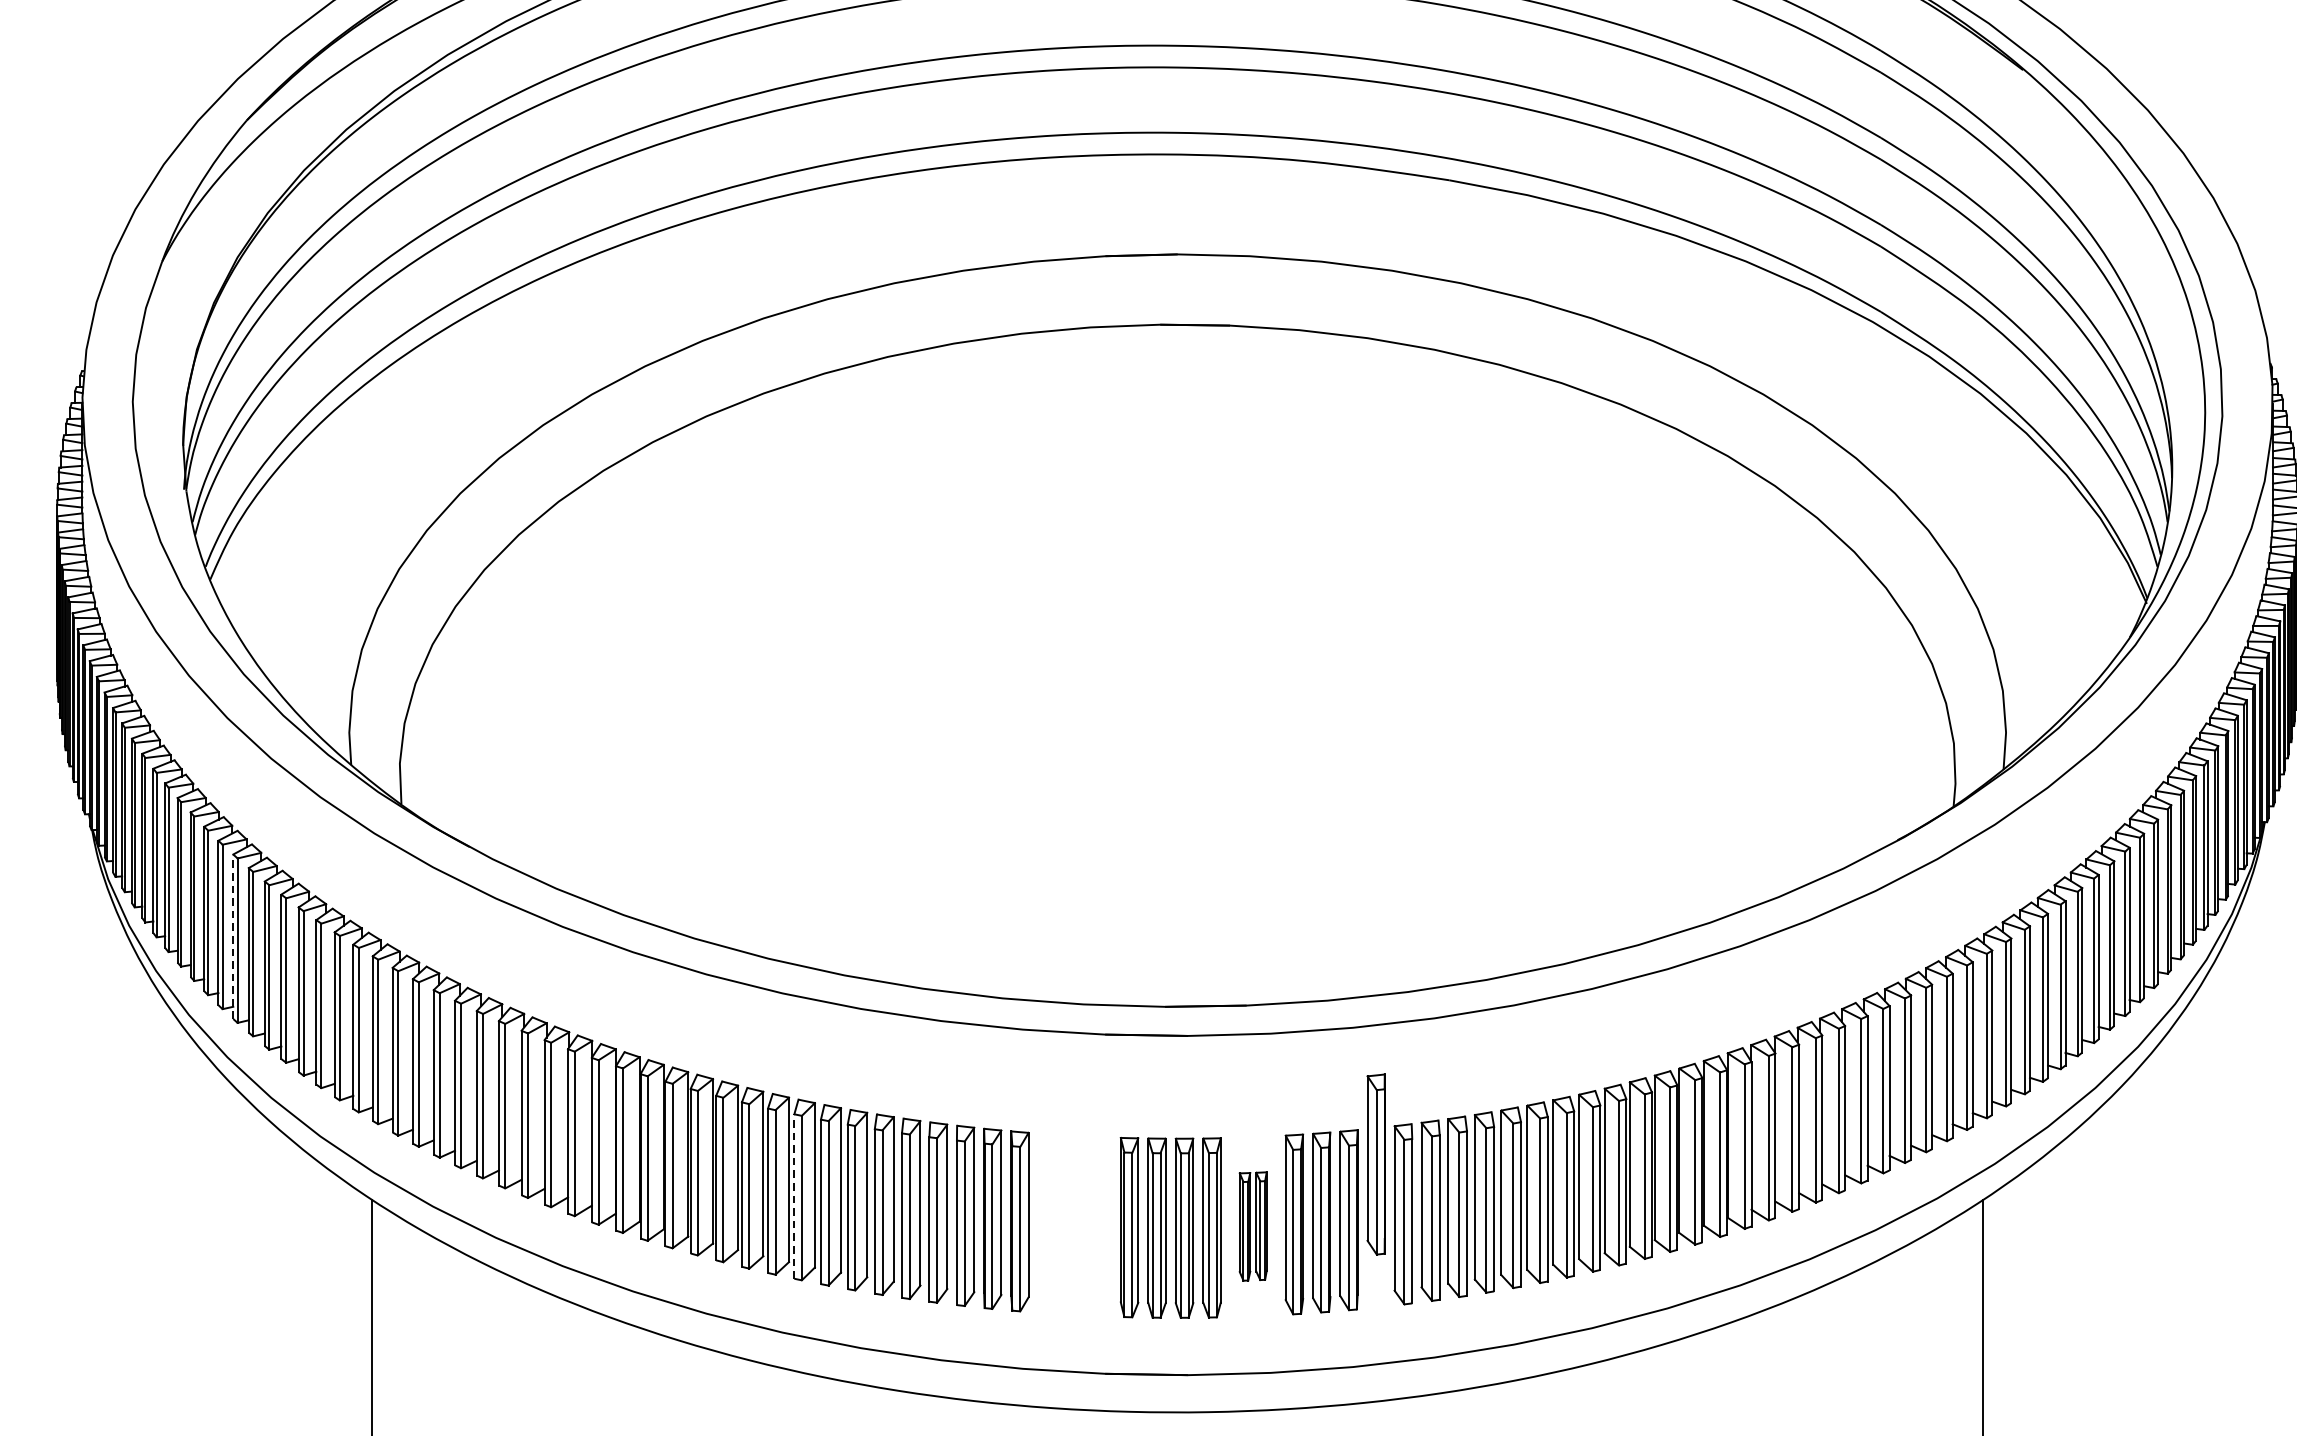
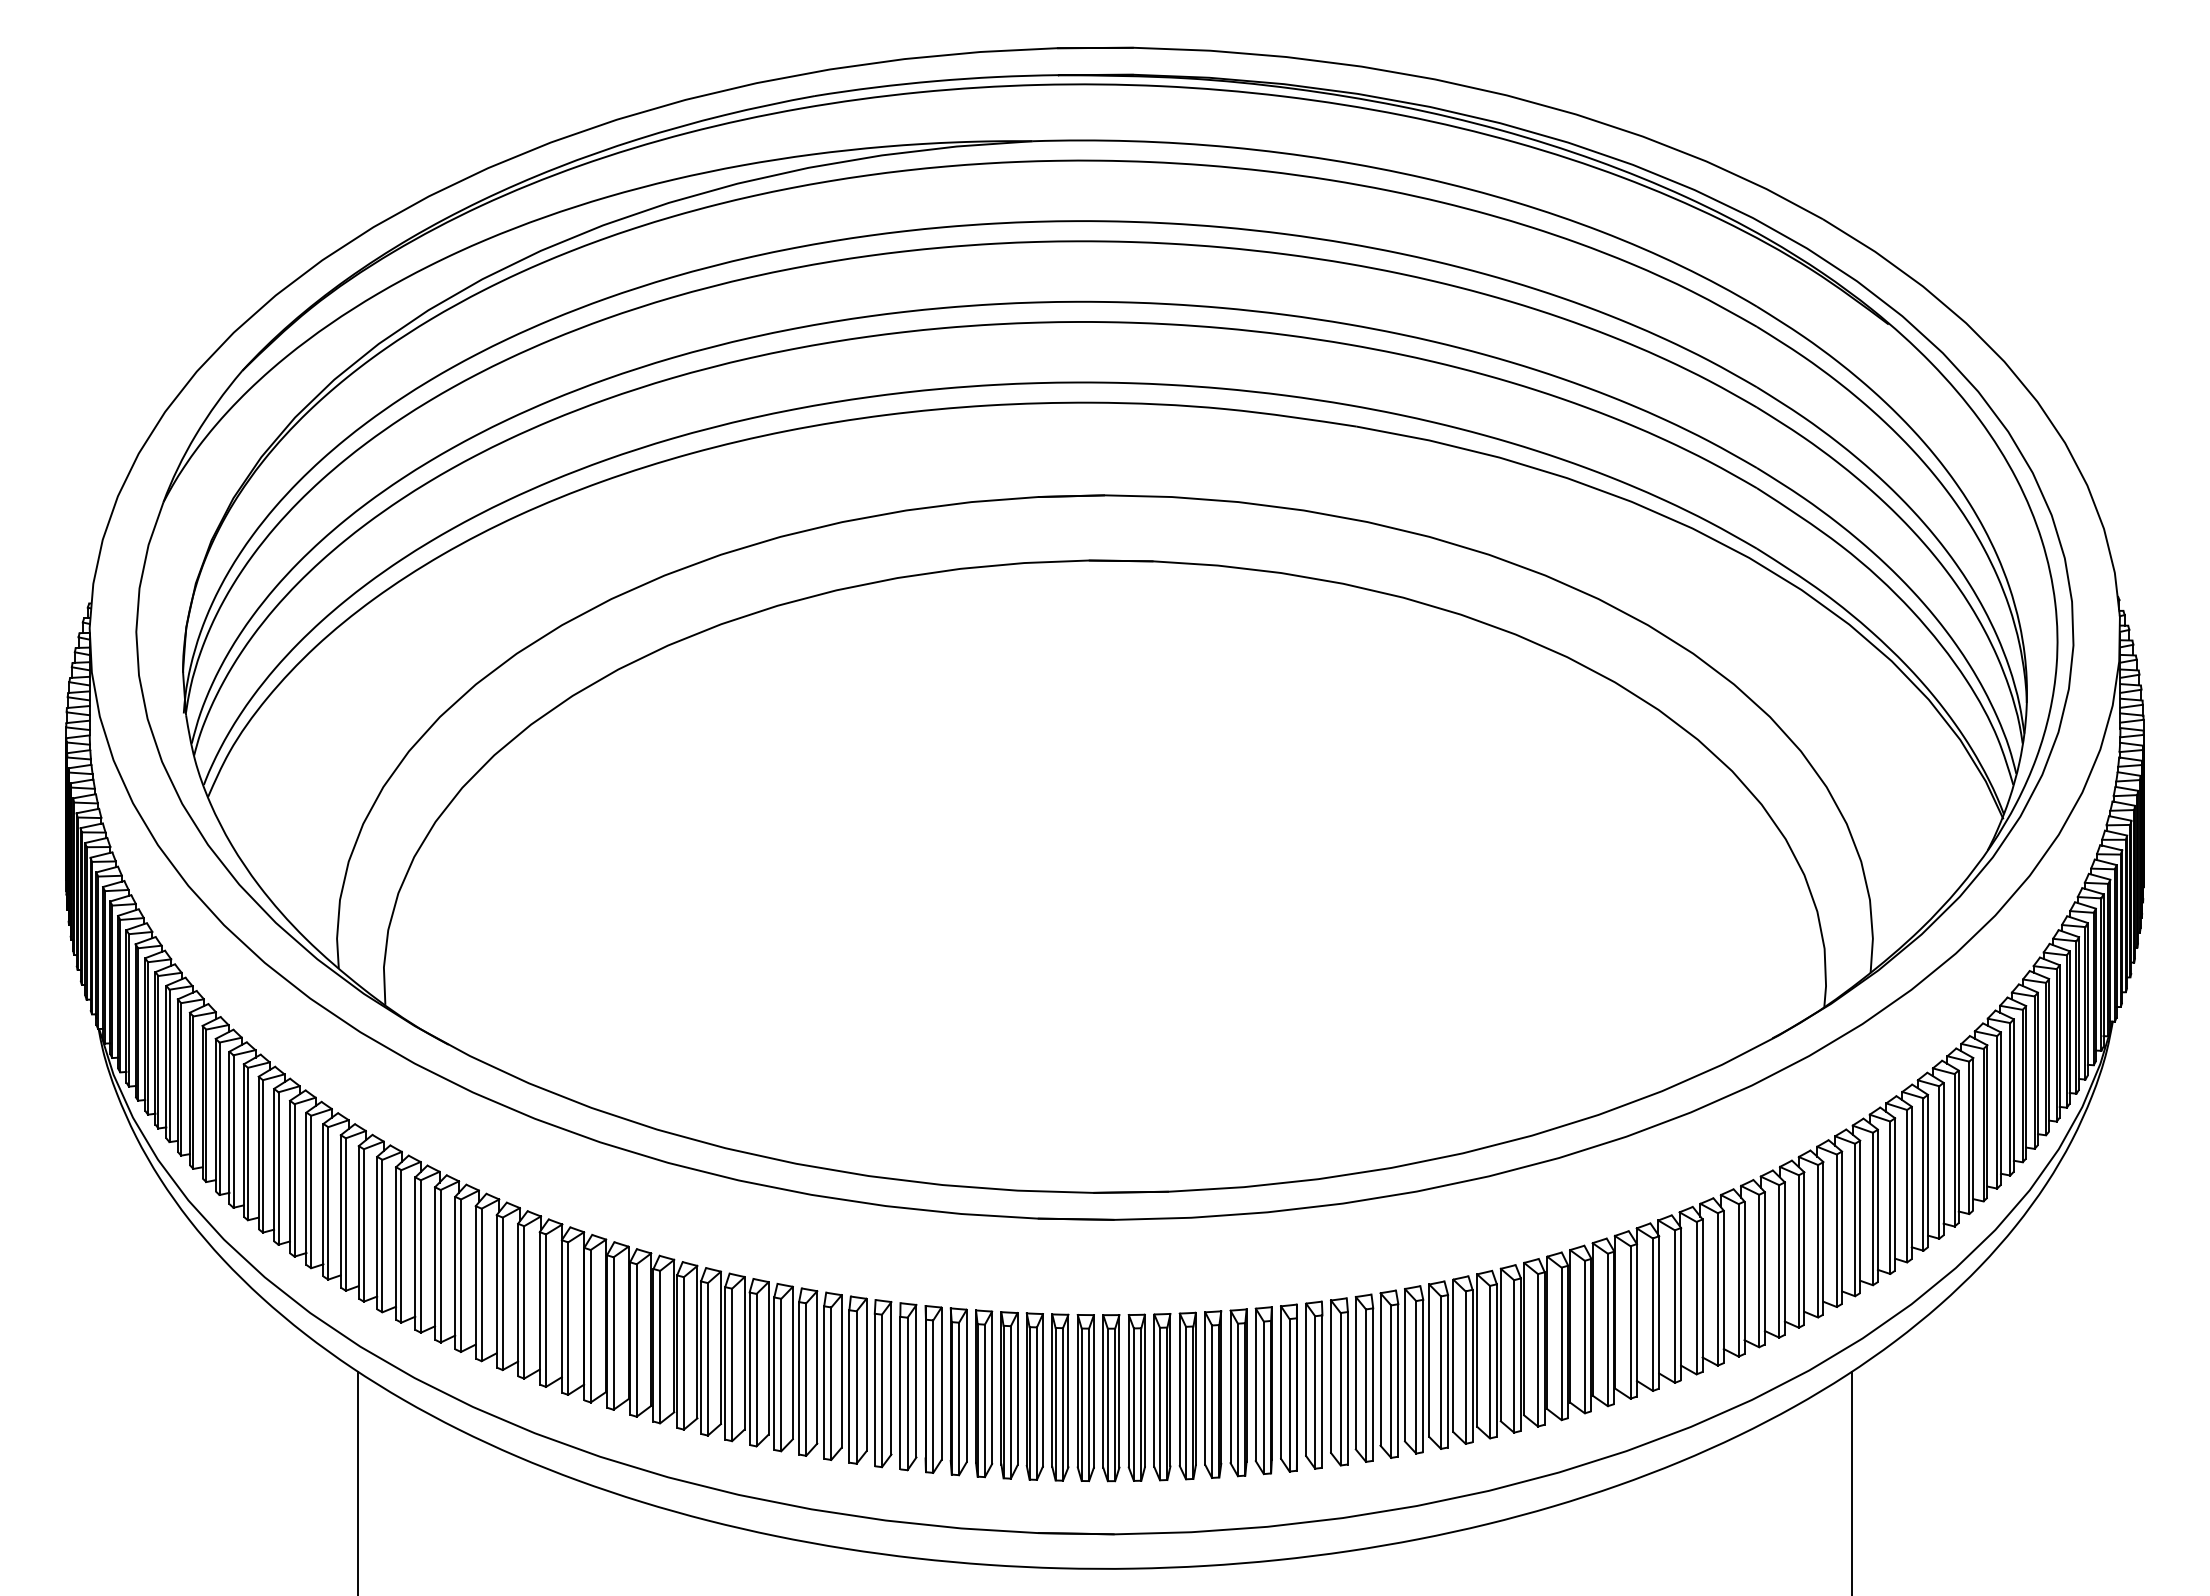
line: (233, 936) -> (229, 1127), dashed -> solid
part: (1375, 1163) -> (1288, 1387), moved
line: (794, 1196) -> (749, 1368), dashed -> solid
part: (1074, 1224) -> (1009, 1394), added
part: (1252, 1226) -> (1174, 1396), size x1.67

